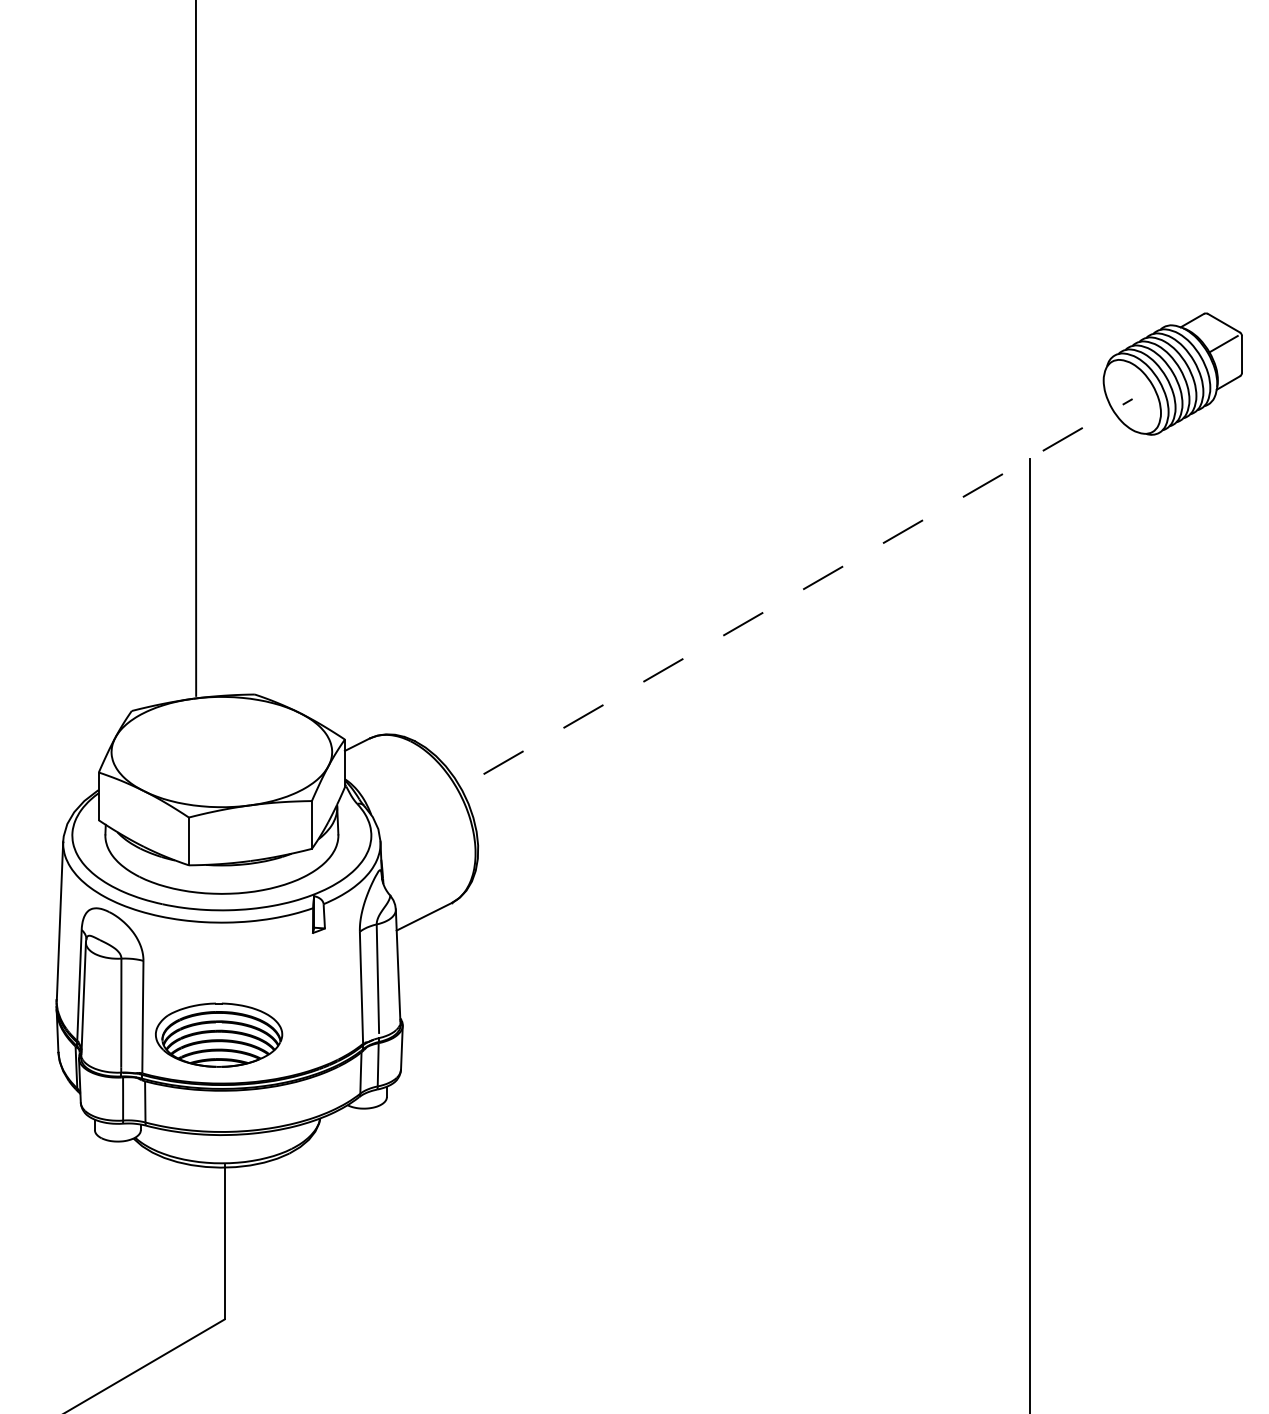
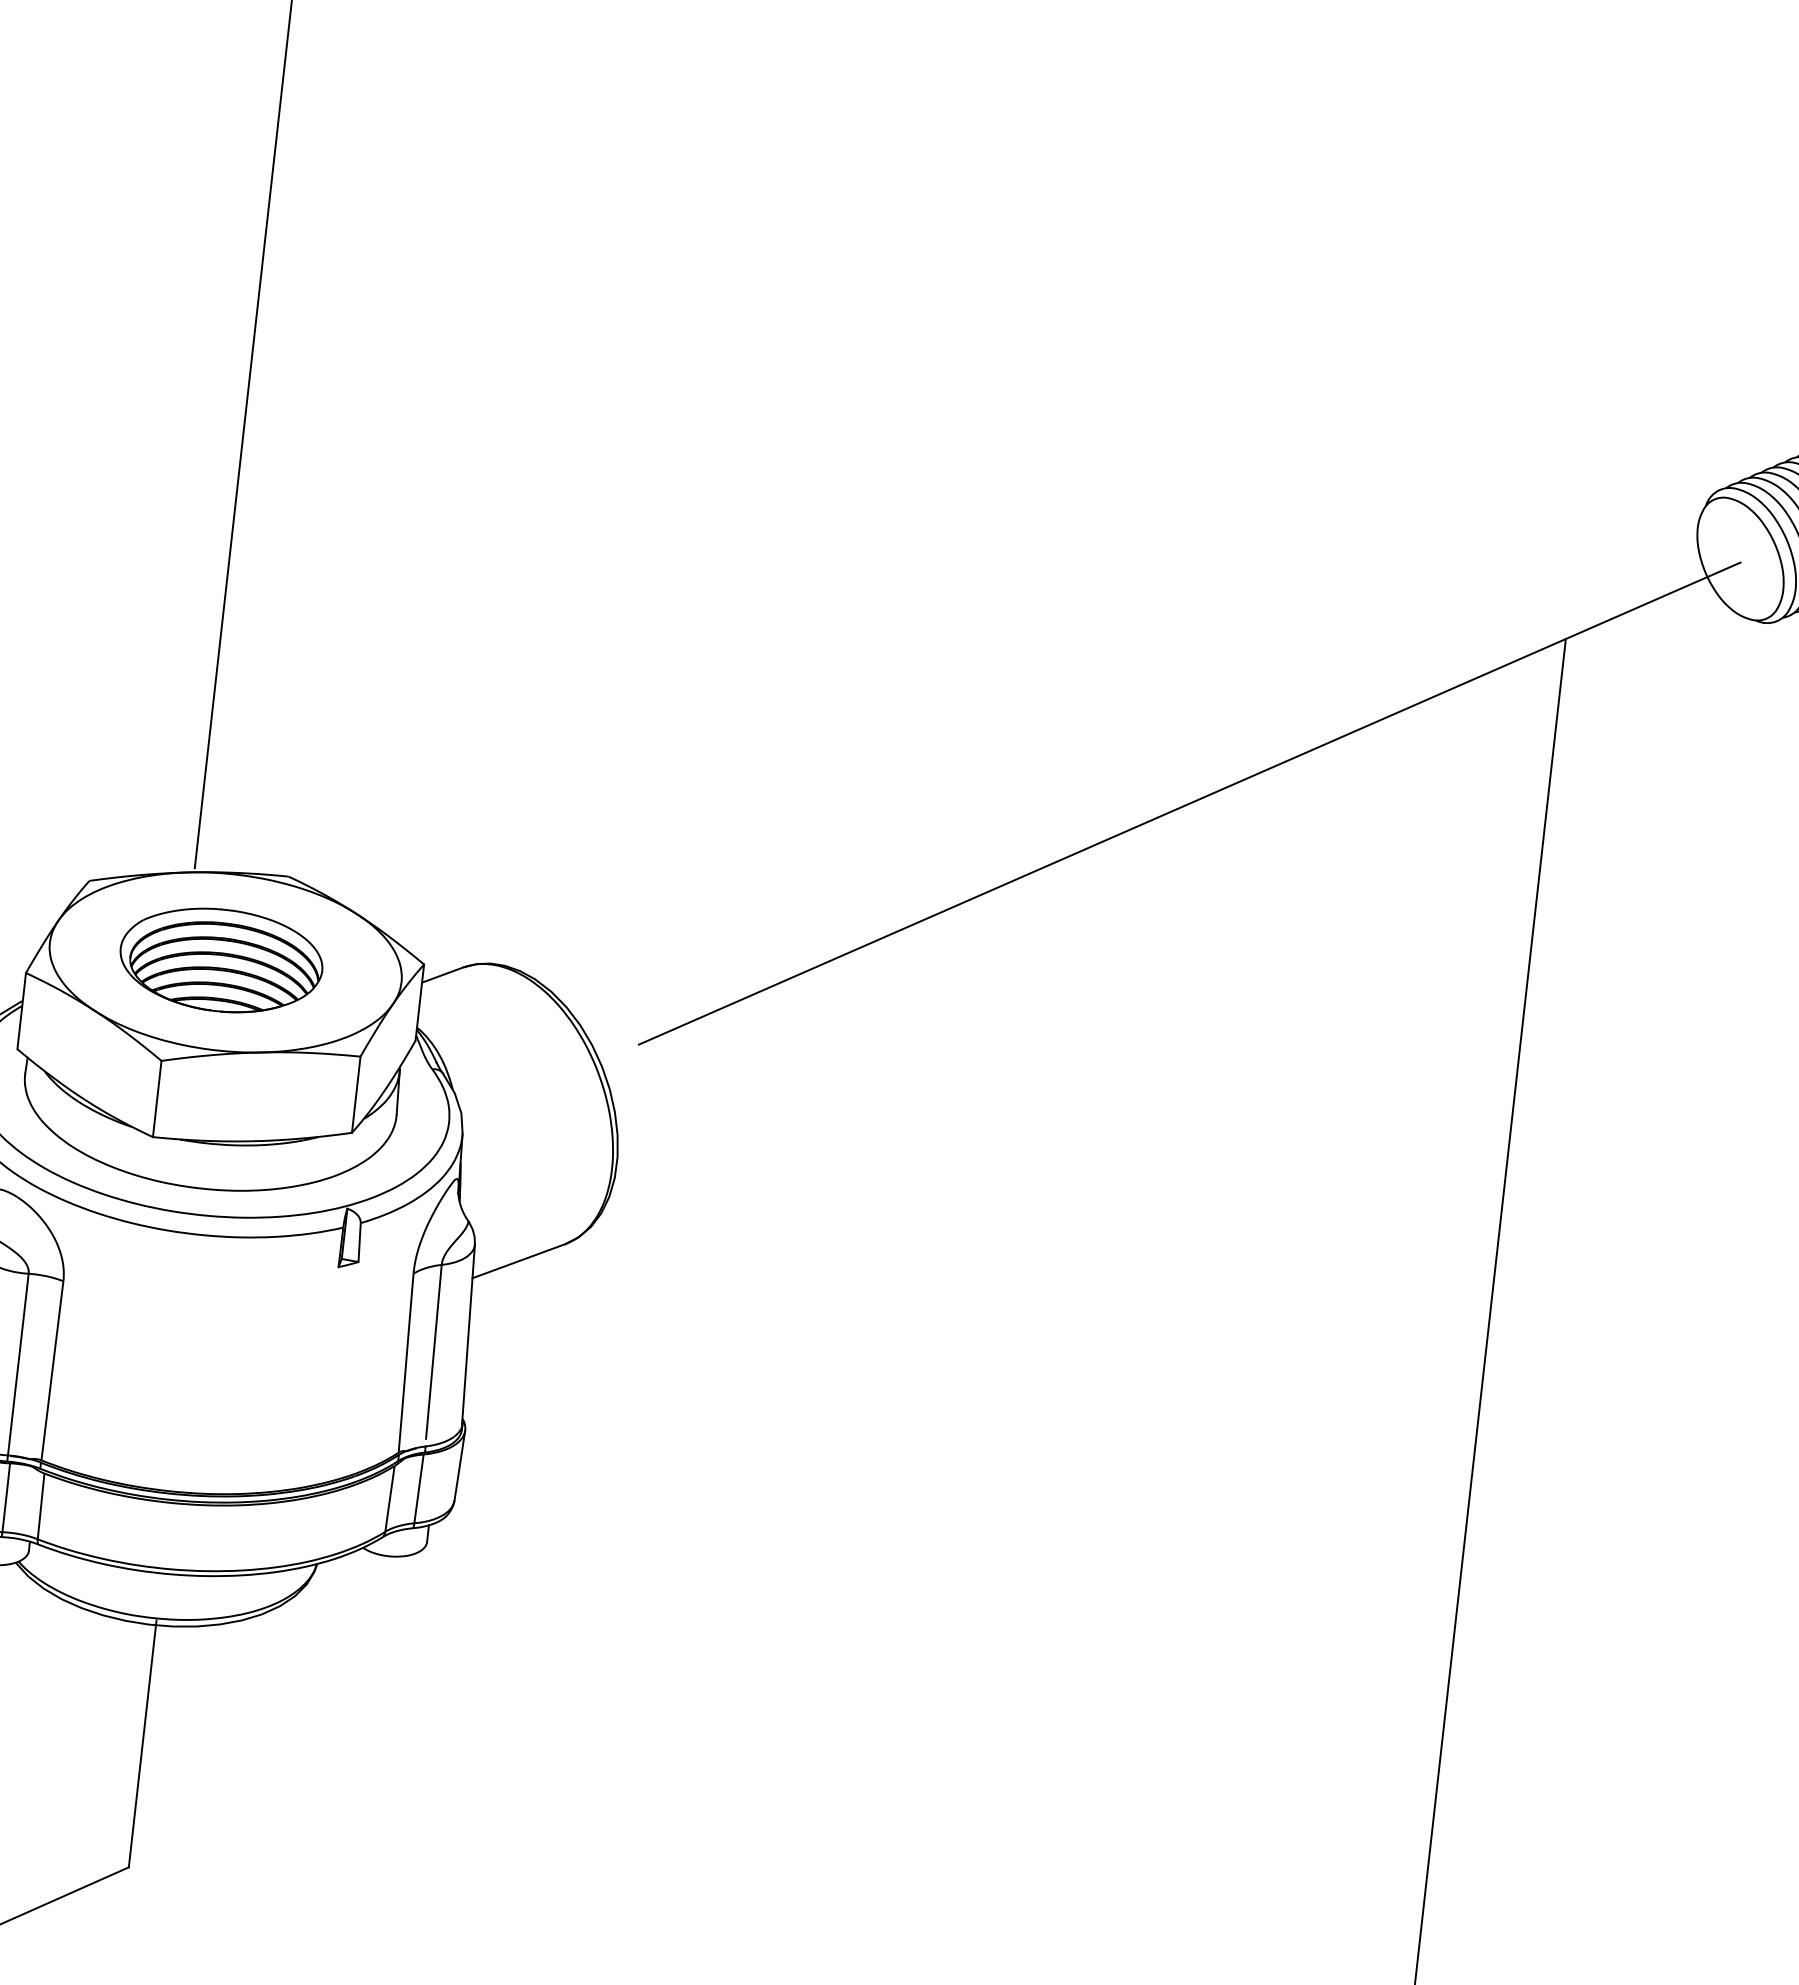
line: (808, 586) -> (1190, 803), dashed -> solid
part: (219, 1034) -> (222, 959), moved

